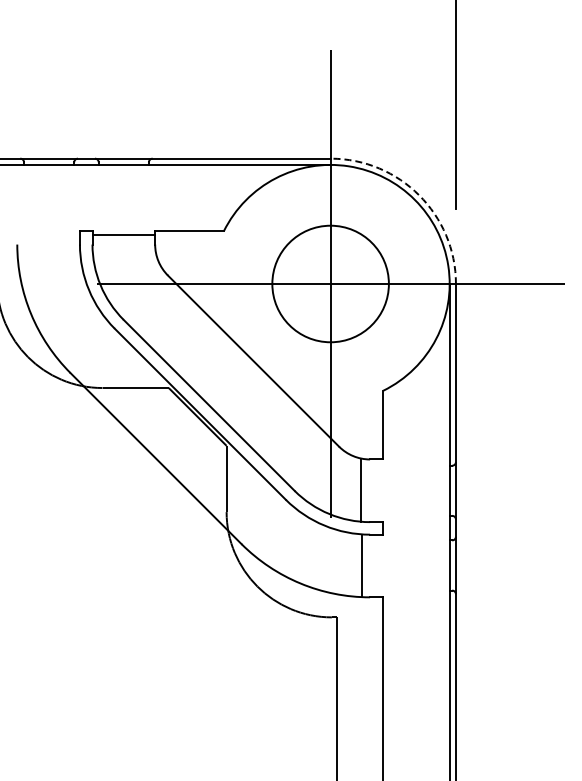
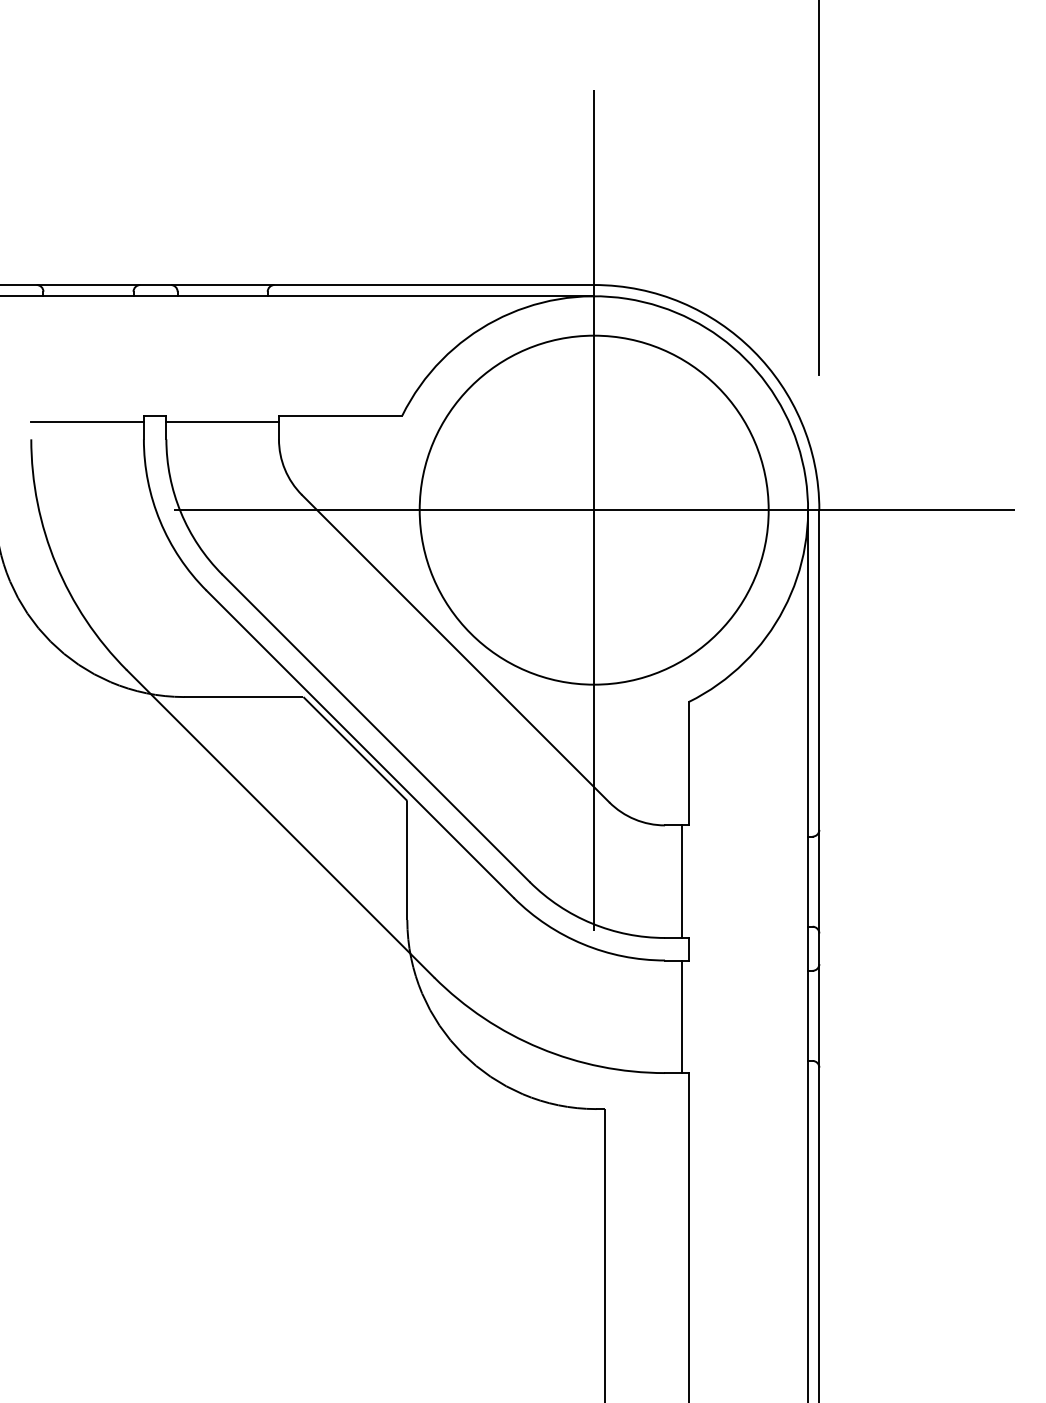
arc: (419, 195) -> (753, 351), dashed -> solid
line: (48, 235) -> (87, 423), added
circle: (330, 283) -> (593, 509), size x1.67
line: (360, 490) -> (681, 881), moved
line: (361, 565) -> (681, 1015), moved

